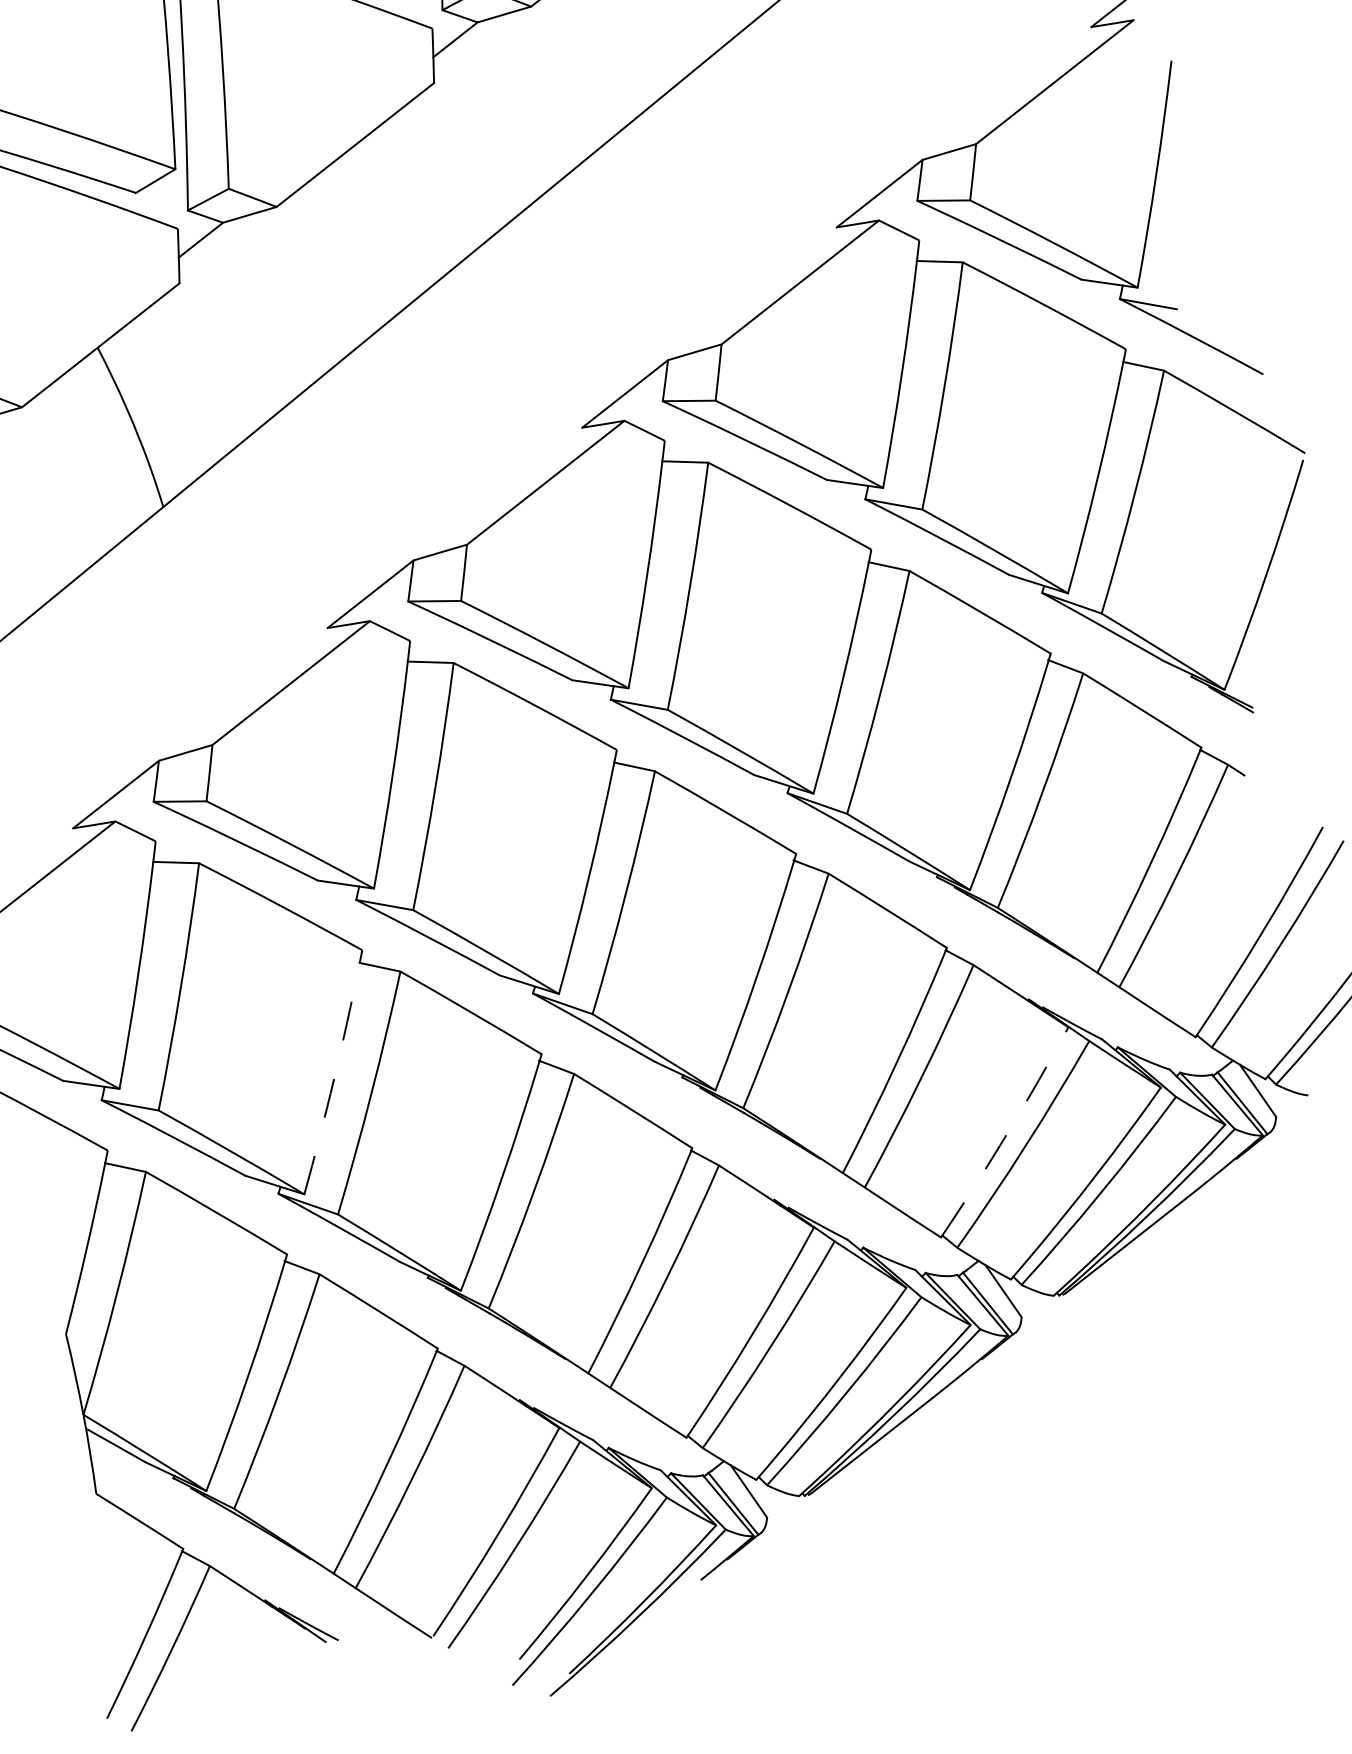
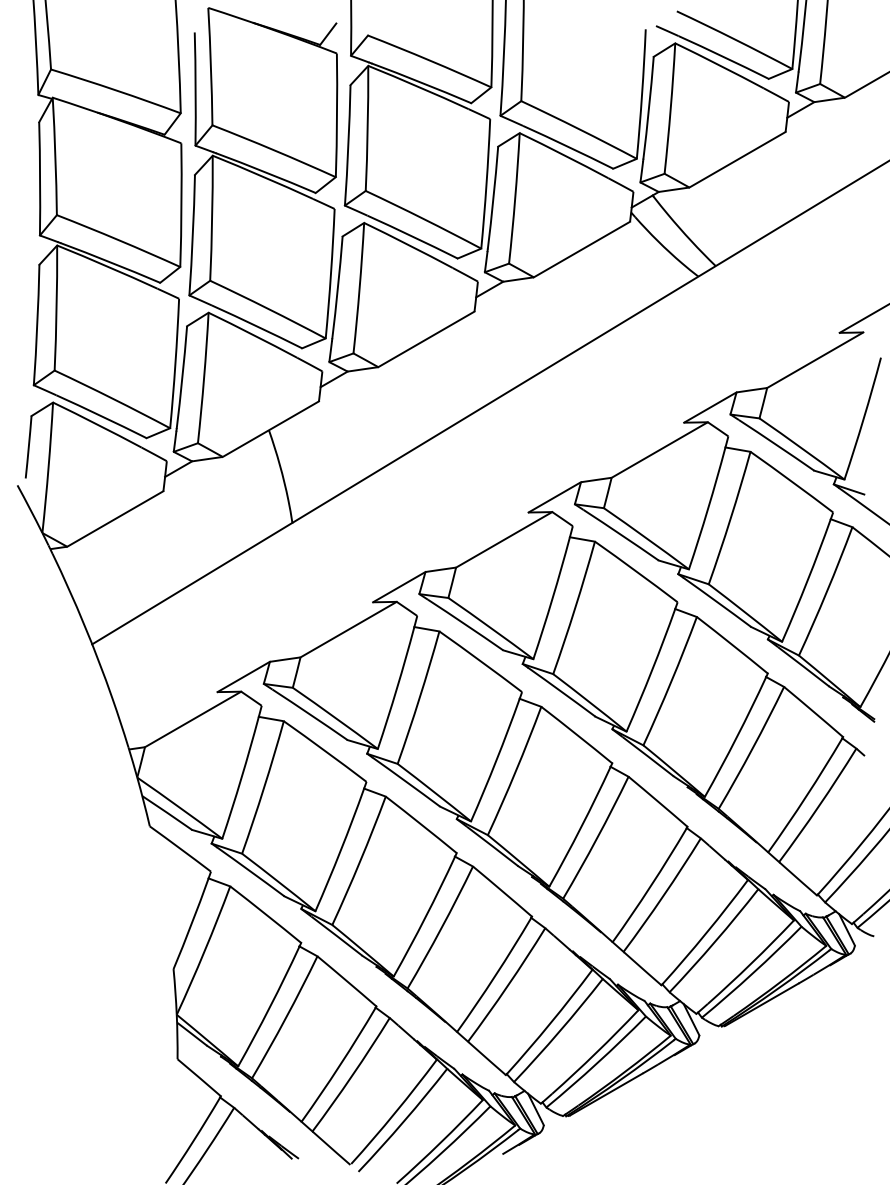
arc: (333, 1079) -> (340, 850), dashed -> solid
arc: (1008, 1133) -> (706, 933), dashed -> solid

